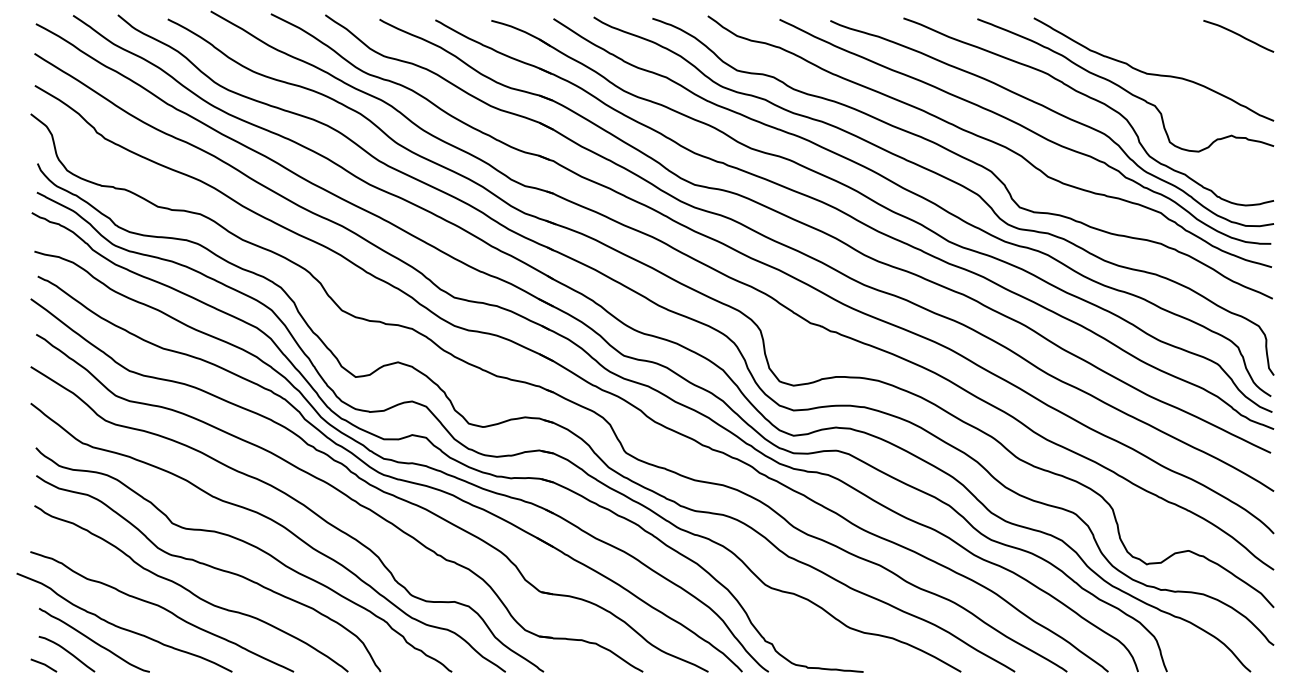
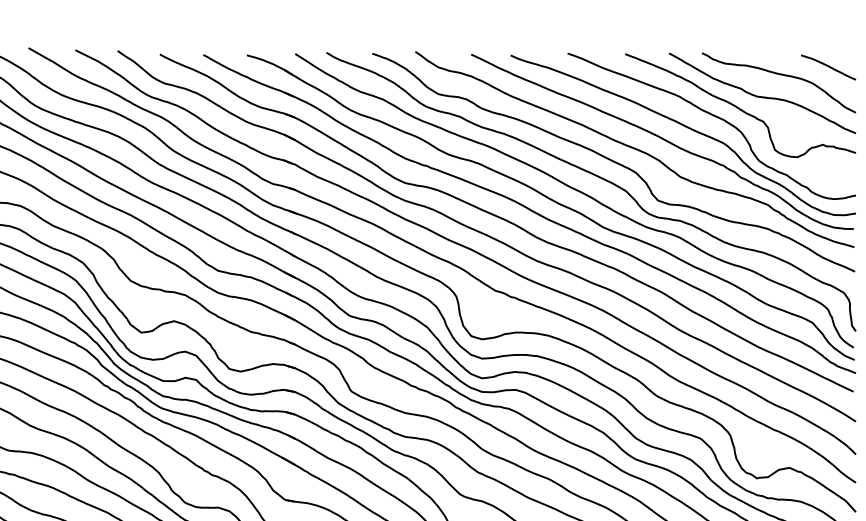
curve: (1177, 46) -> (780, 75), added

